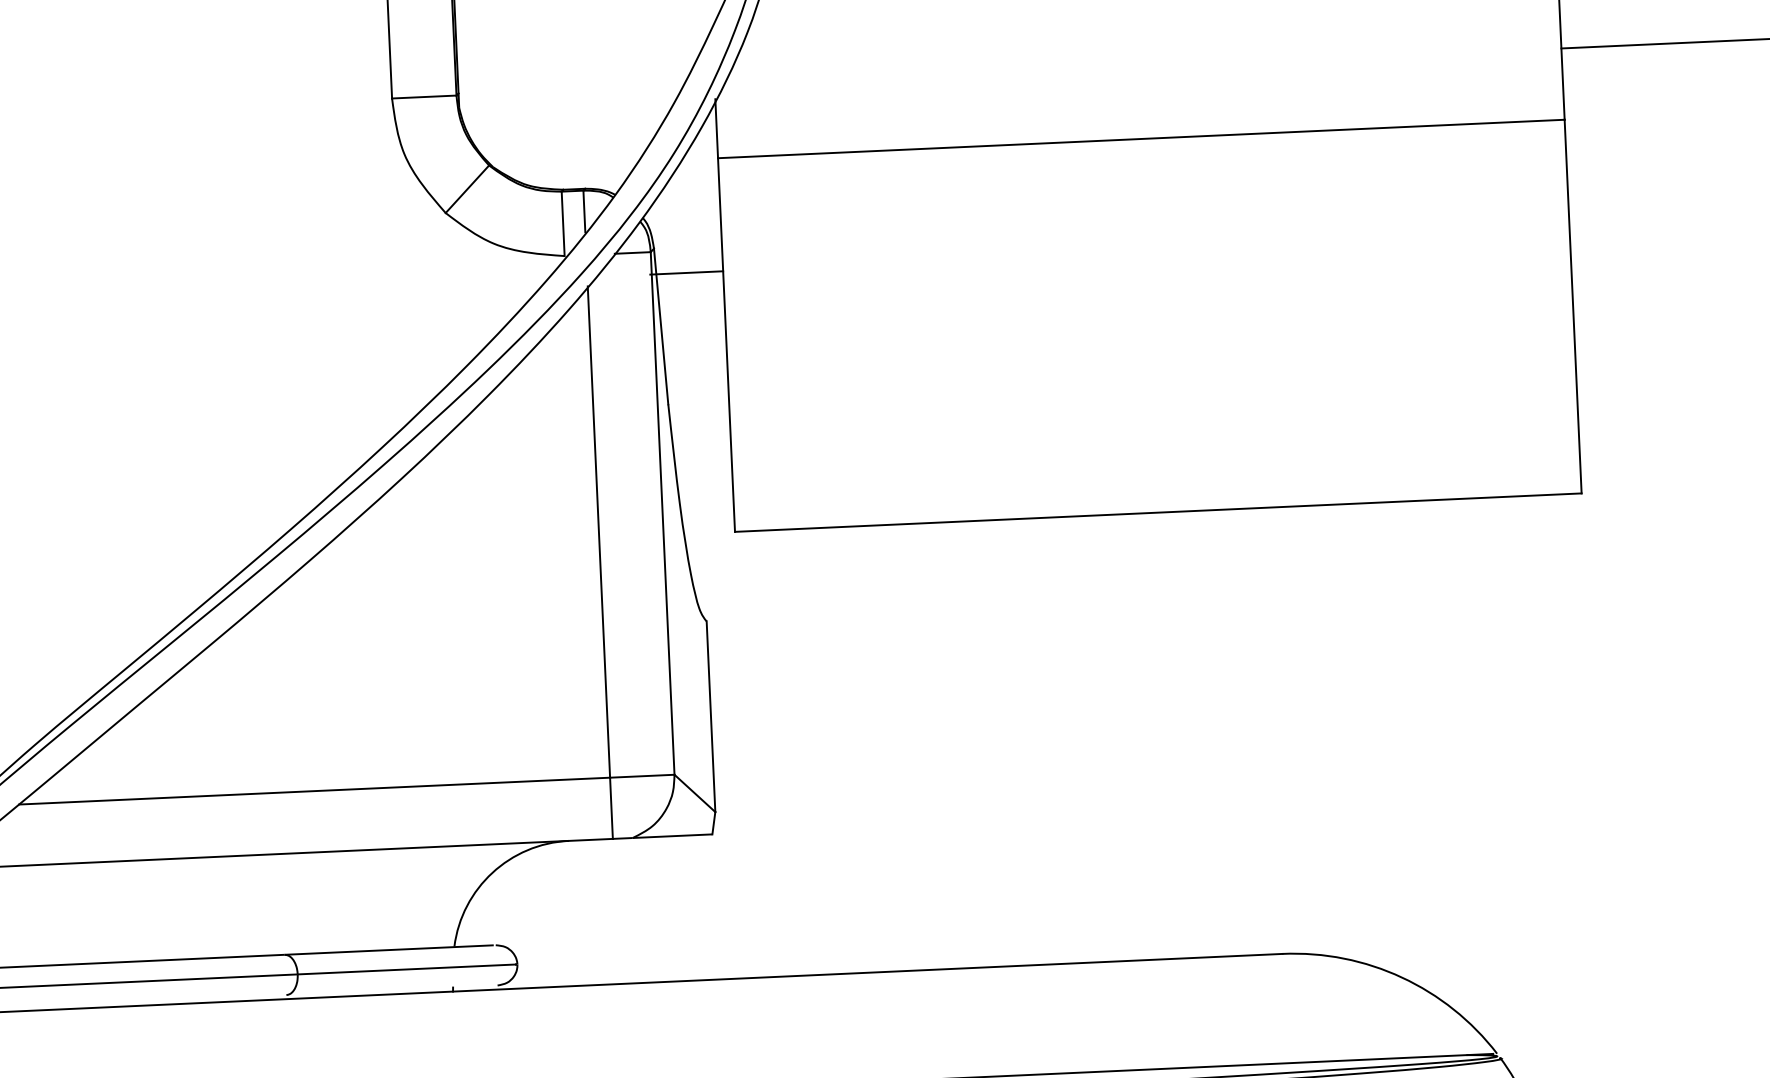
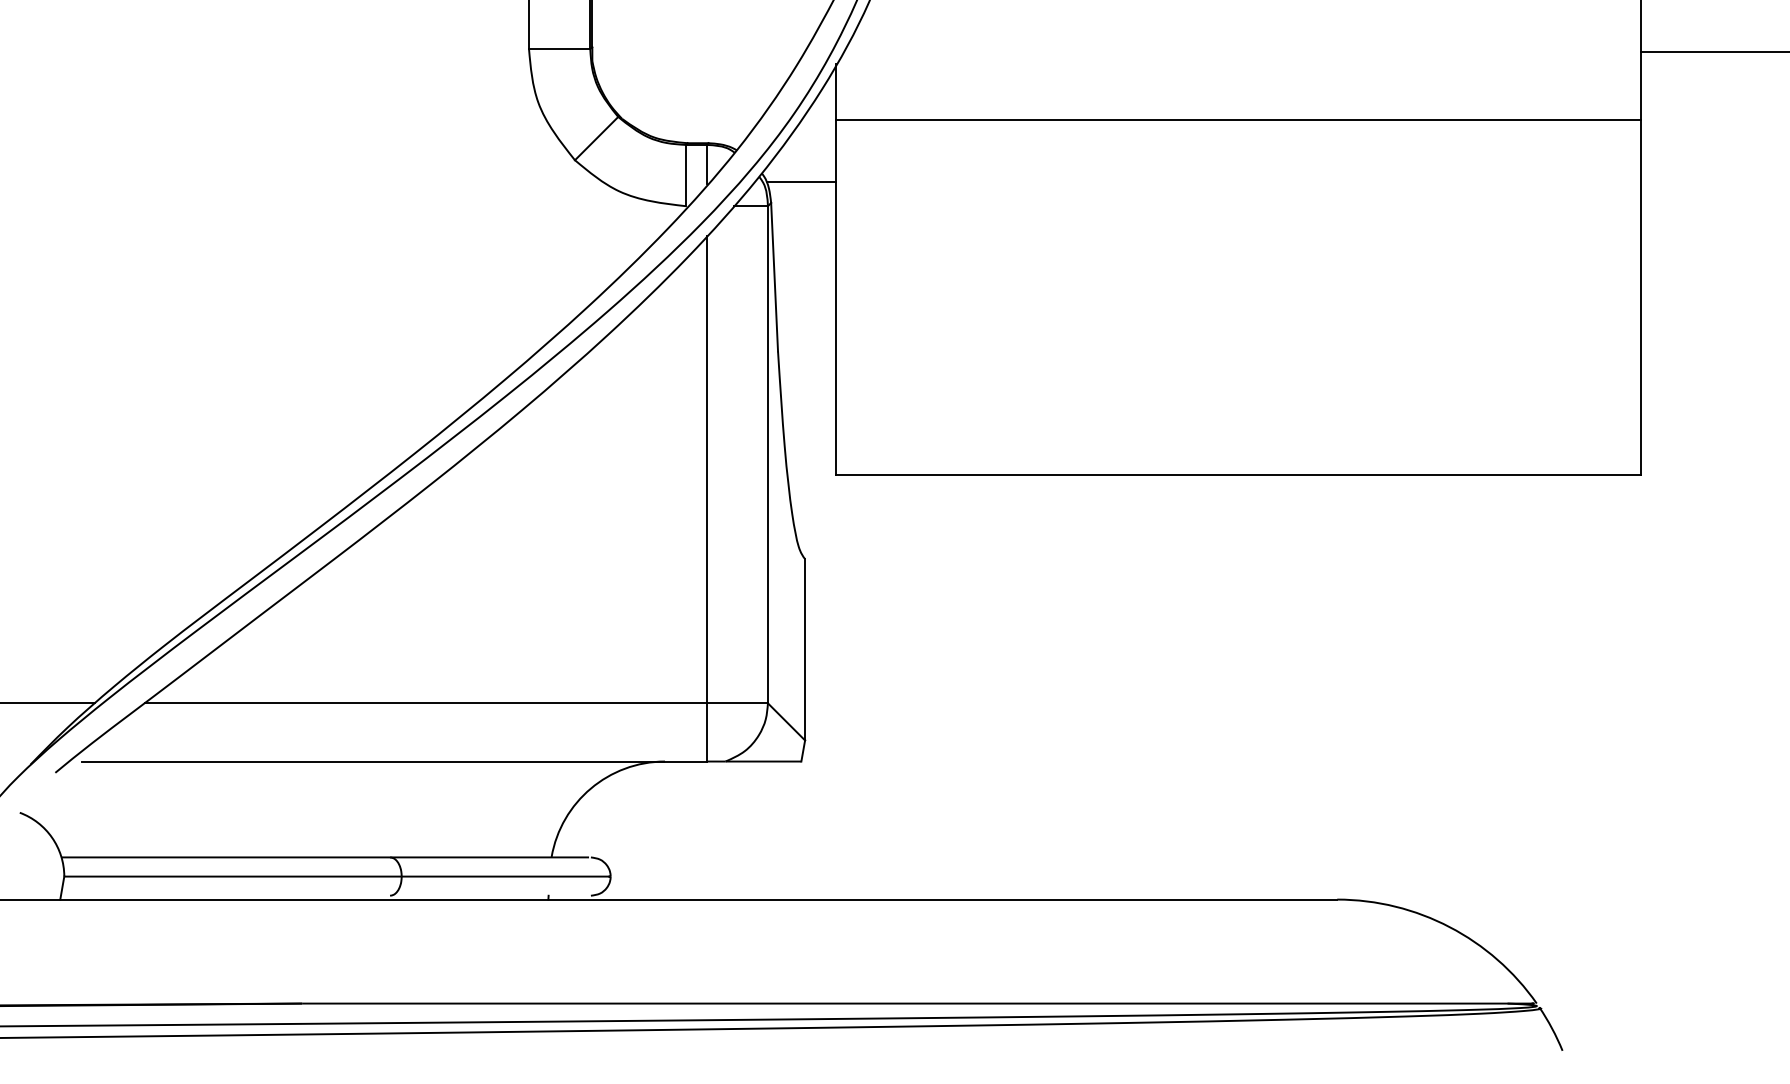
line: (686, 272) -> (800, 182), moved

